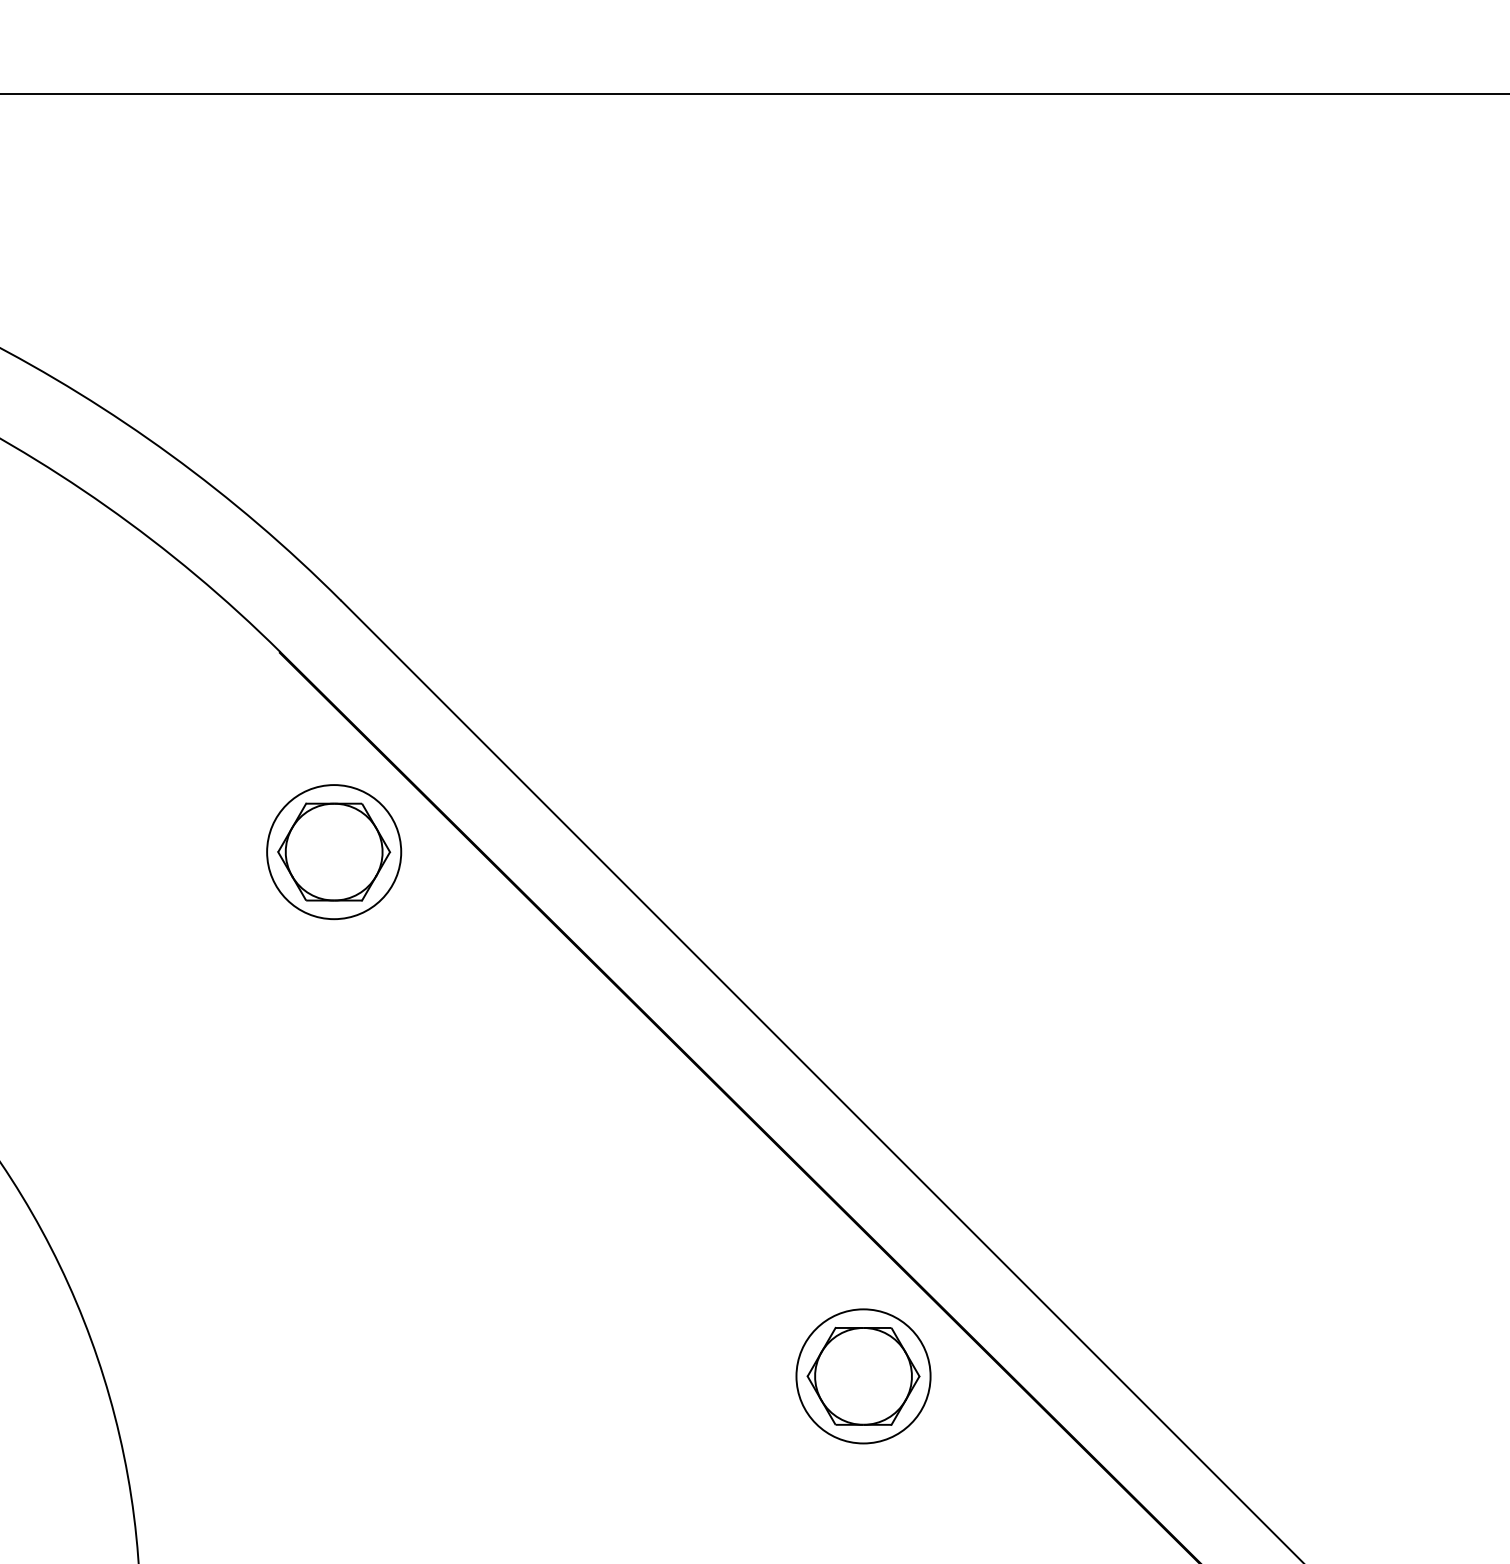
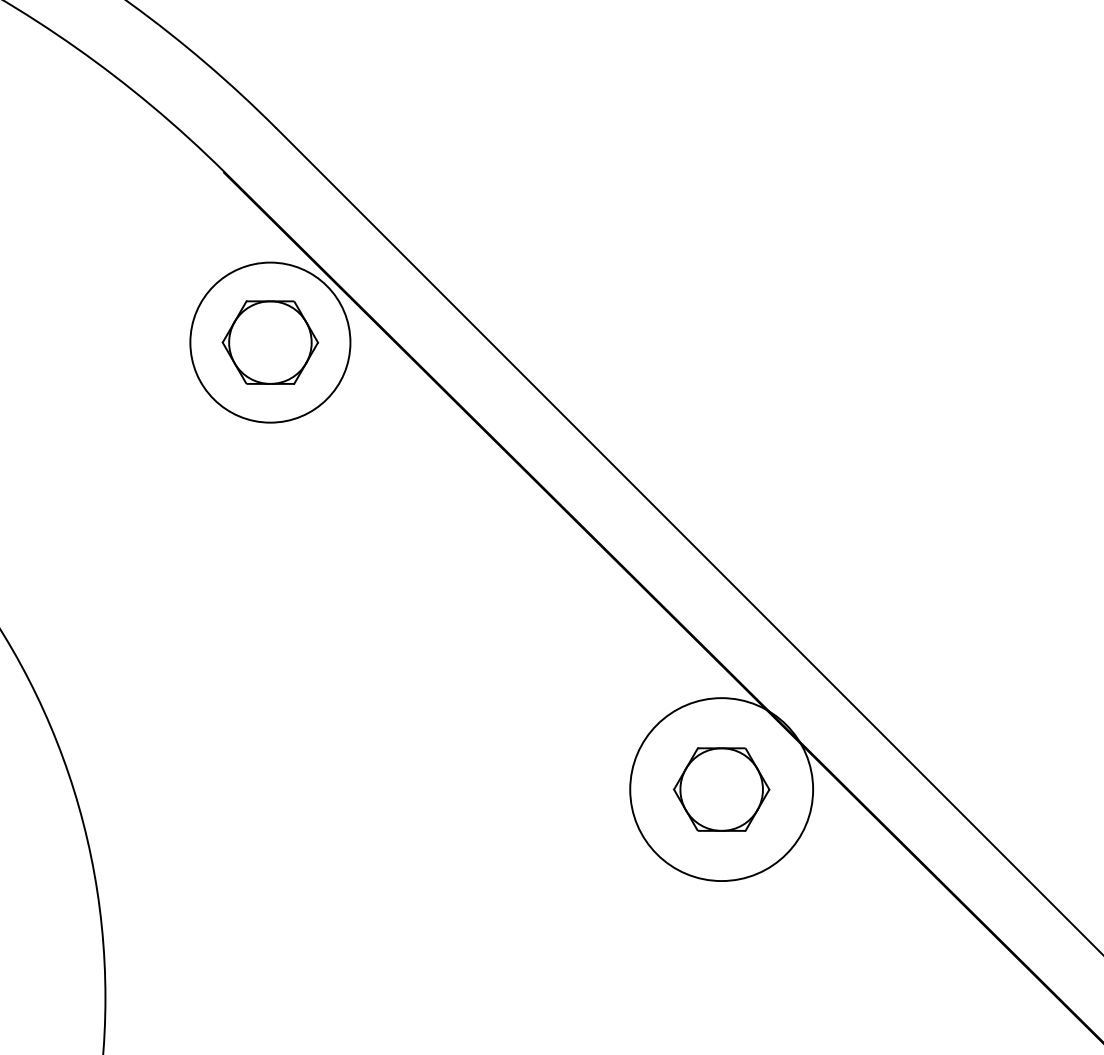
circle: (334, 852) -> (270, 342), size x1.4
circle: (863, 1376) -> (721, 789), size x1.6

